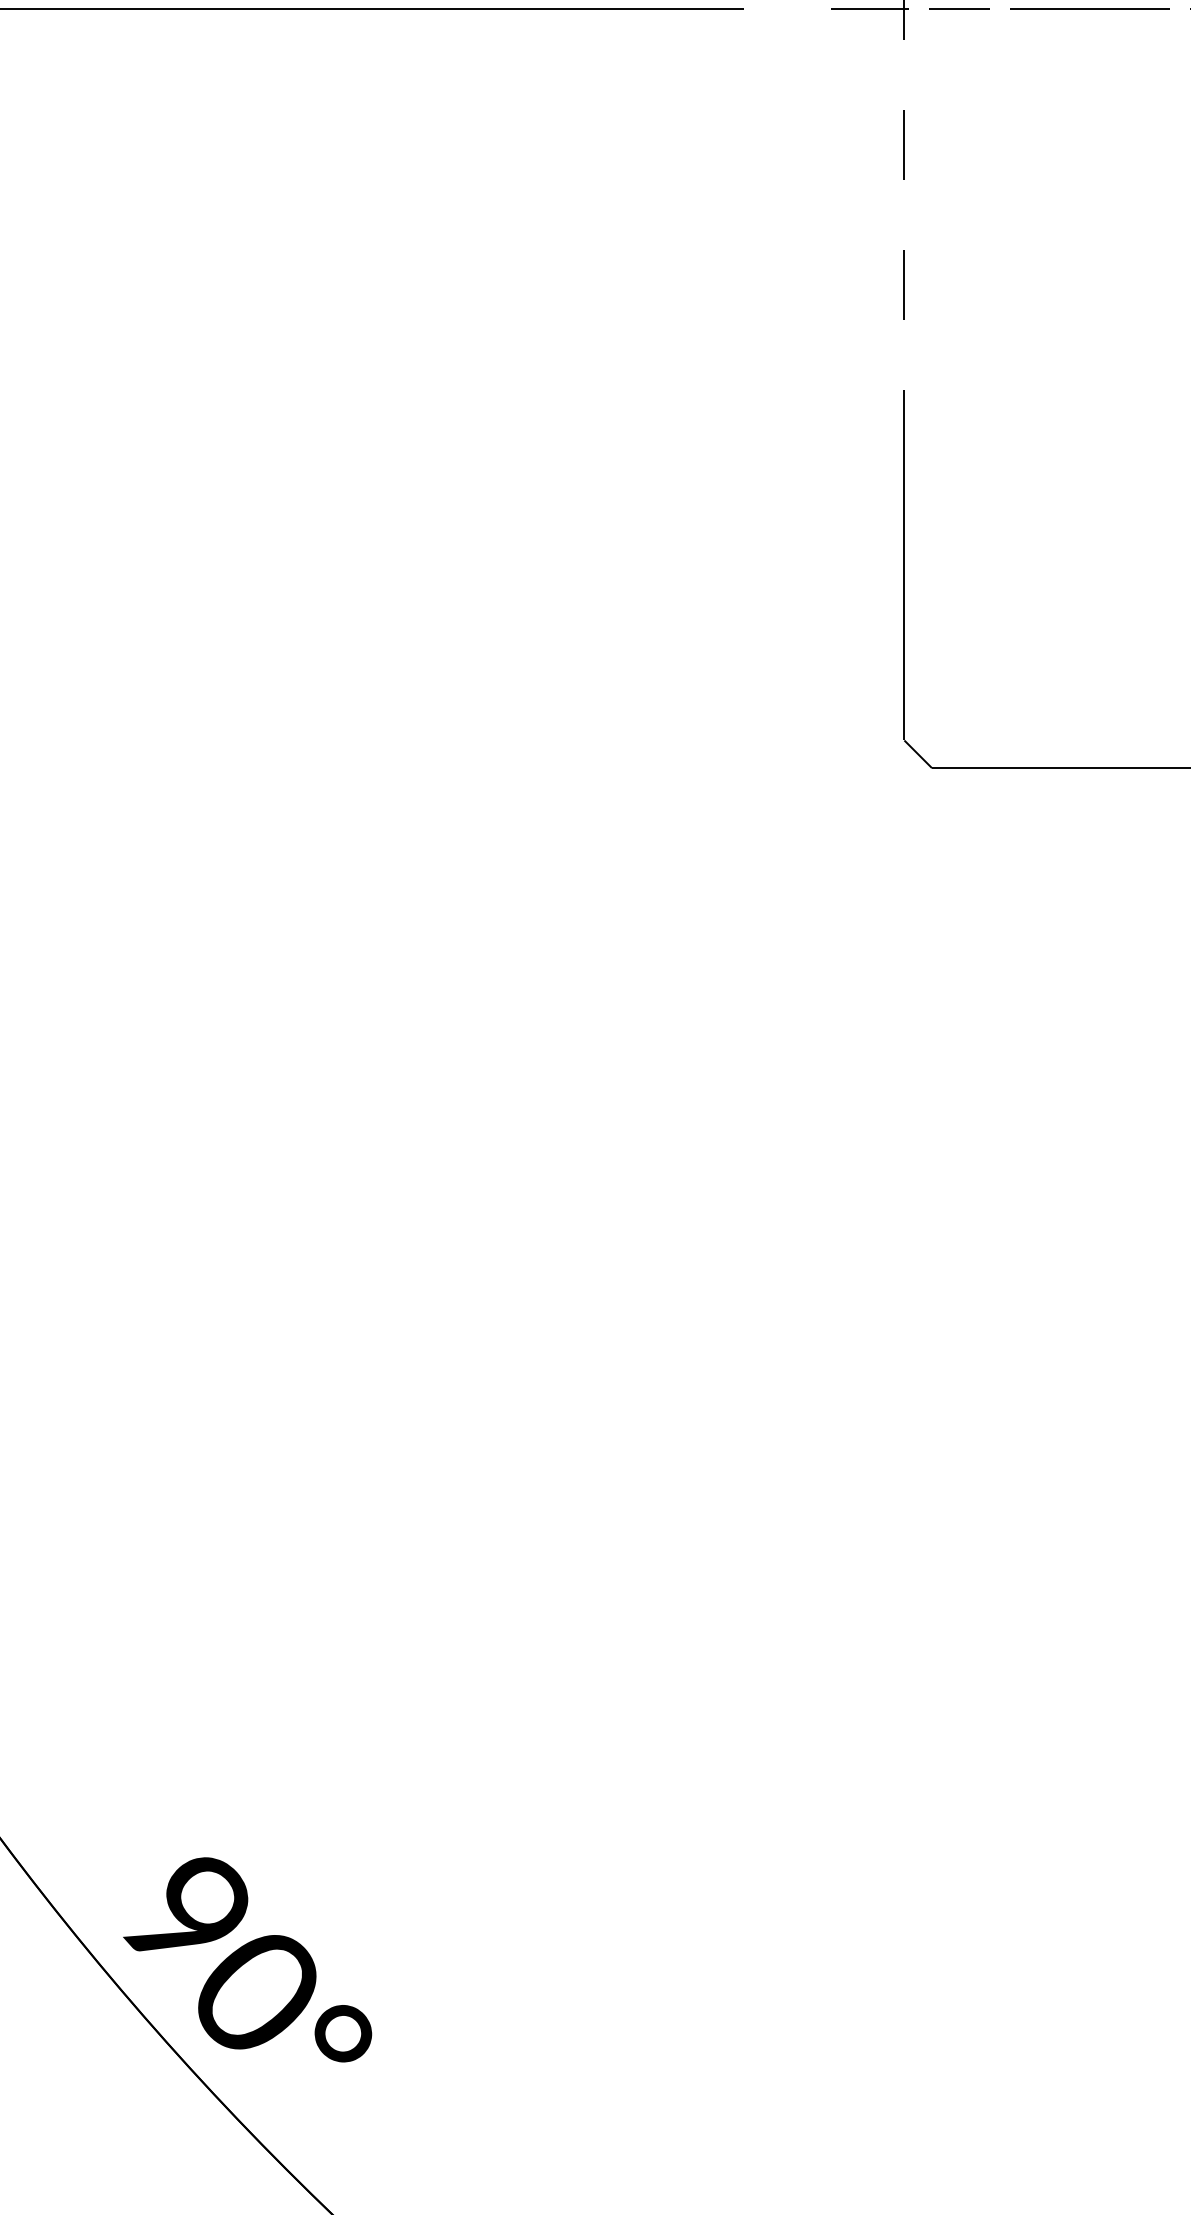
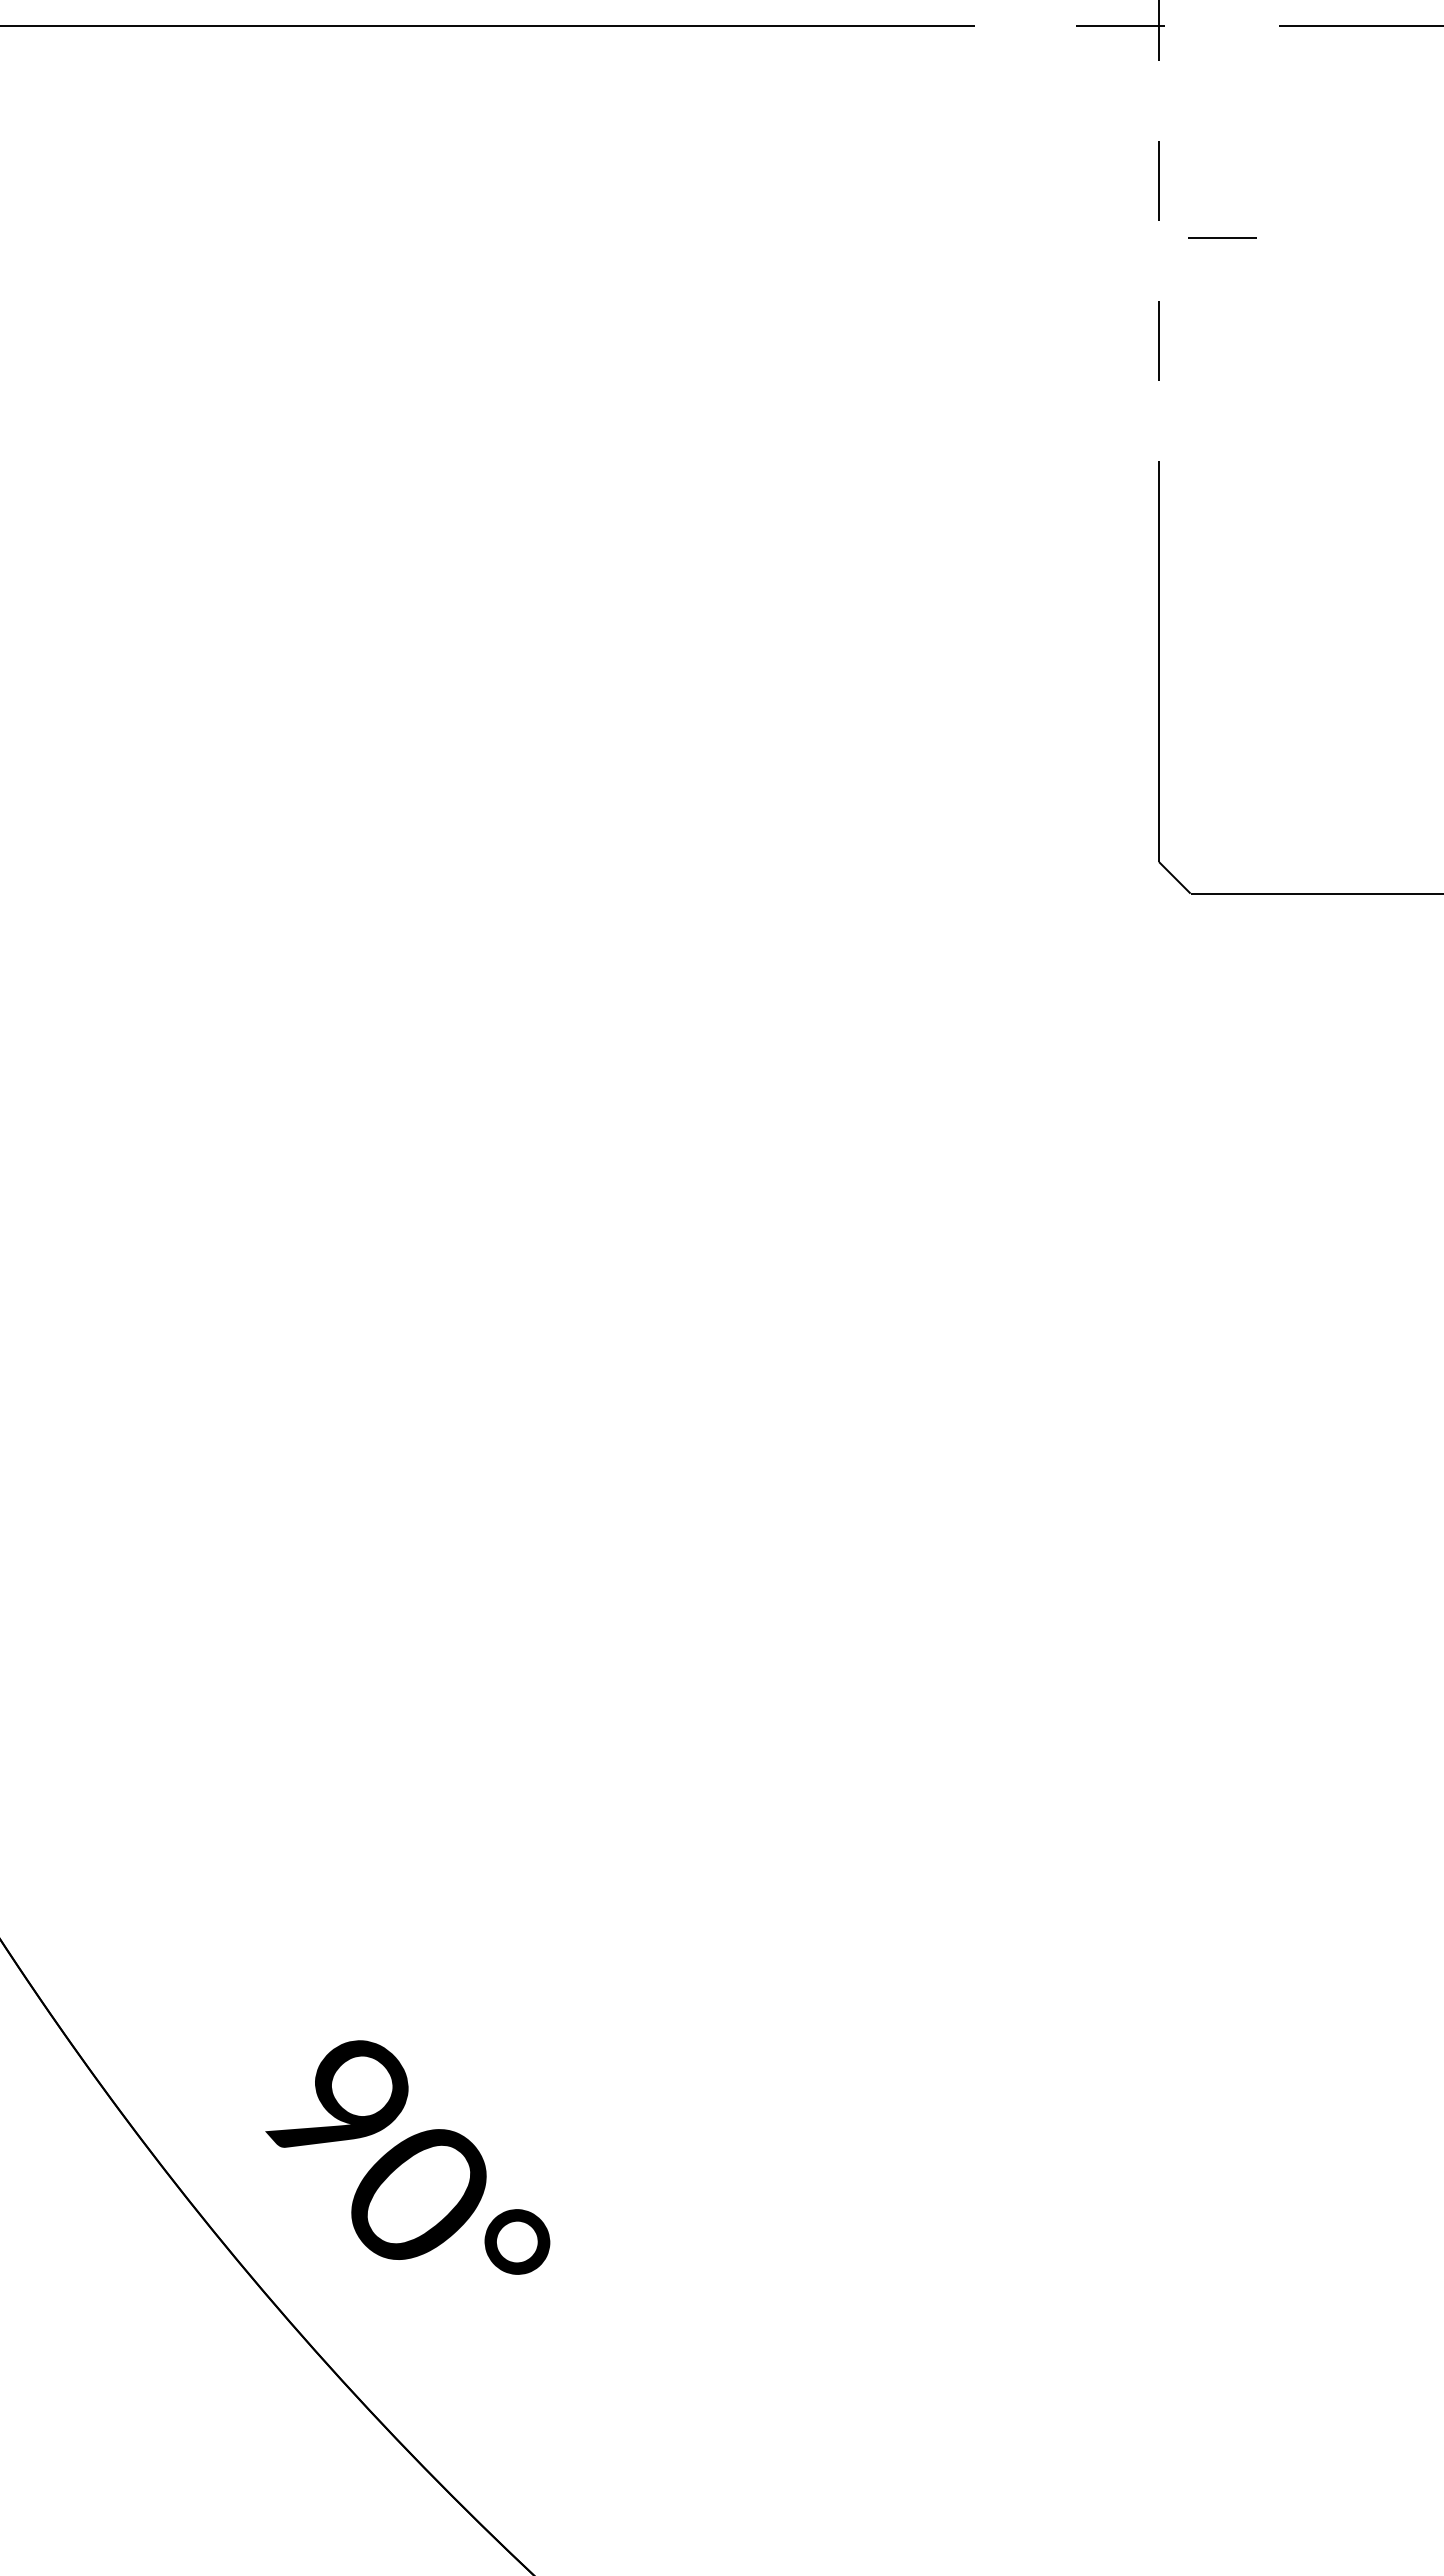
line: (959, 9) -> (1222, 237), moved
text: (247, 1959) -> (407, 2157), moved

